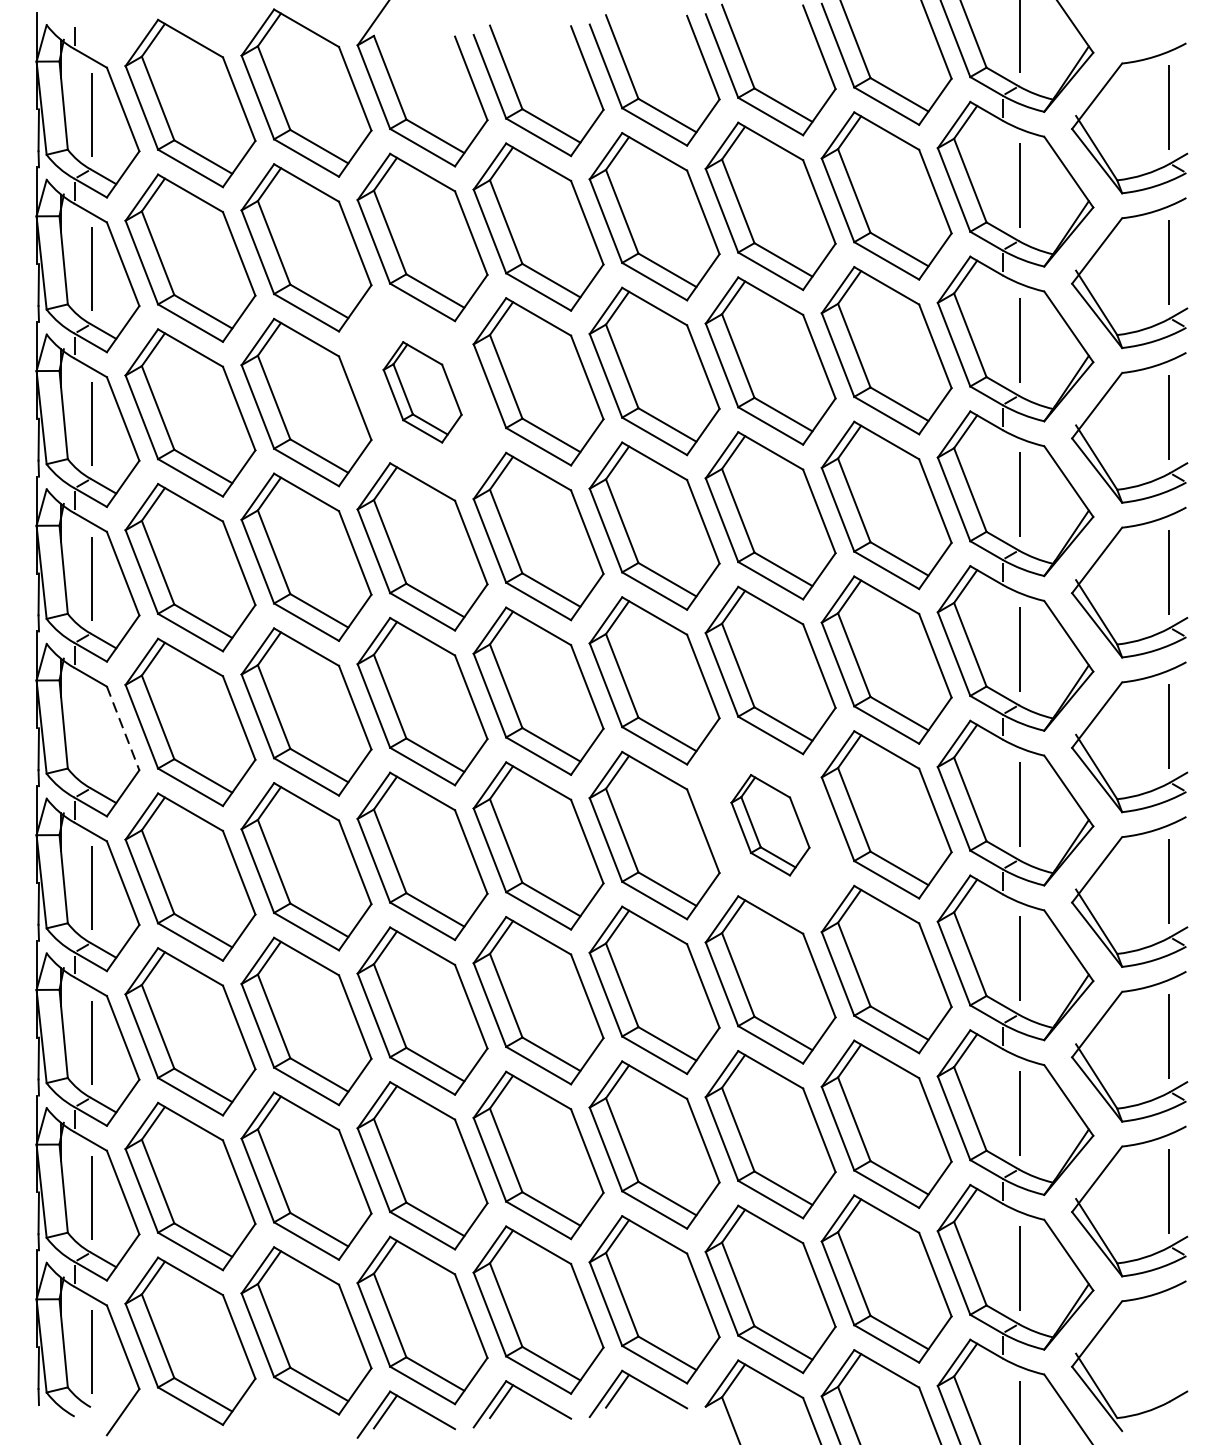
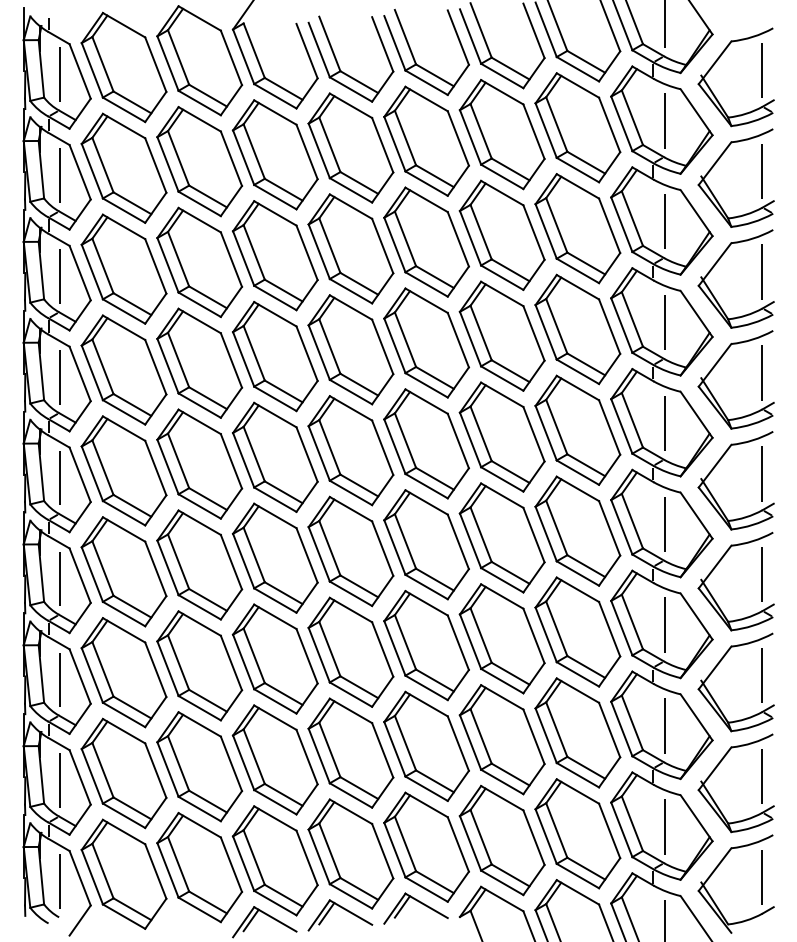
part: (422, 391) -> (275, 255), size x1.67
line: (123, 729) -> (80, 475), dashed -> solid
line: (91, 732) -> (59, 477), added
part: (769, 824) -> (501, 537), size x1.67
line: (1168, 1344) -> (761, 876), added

